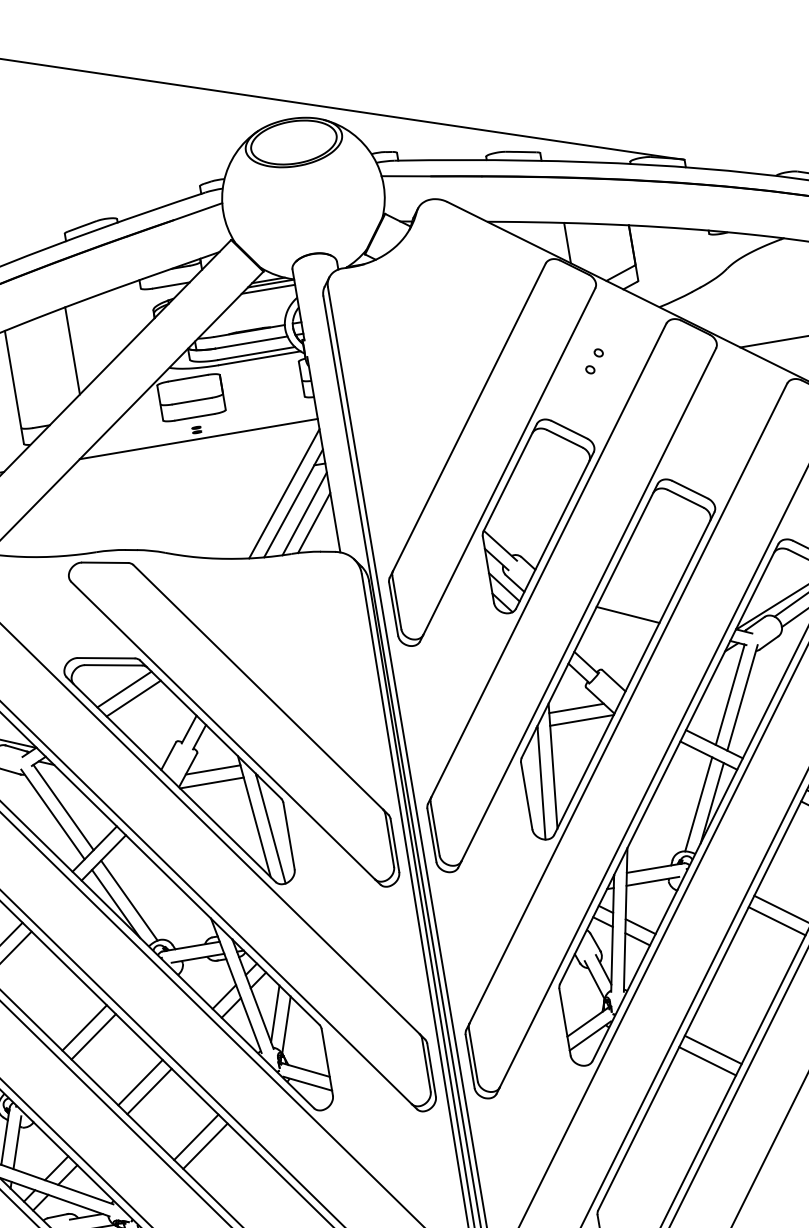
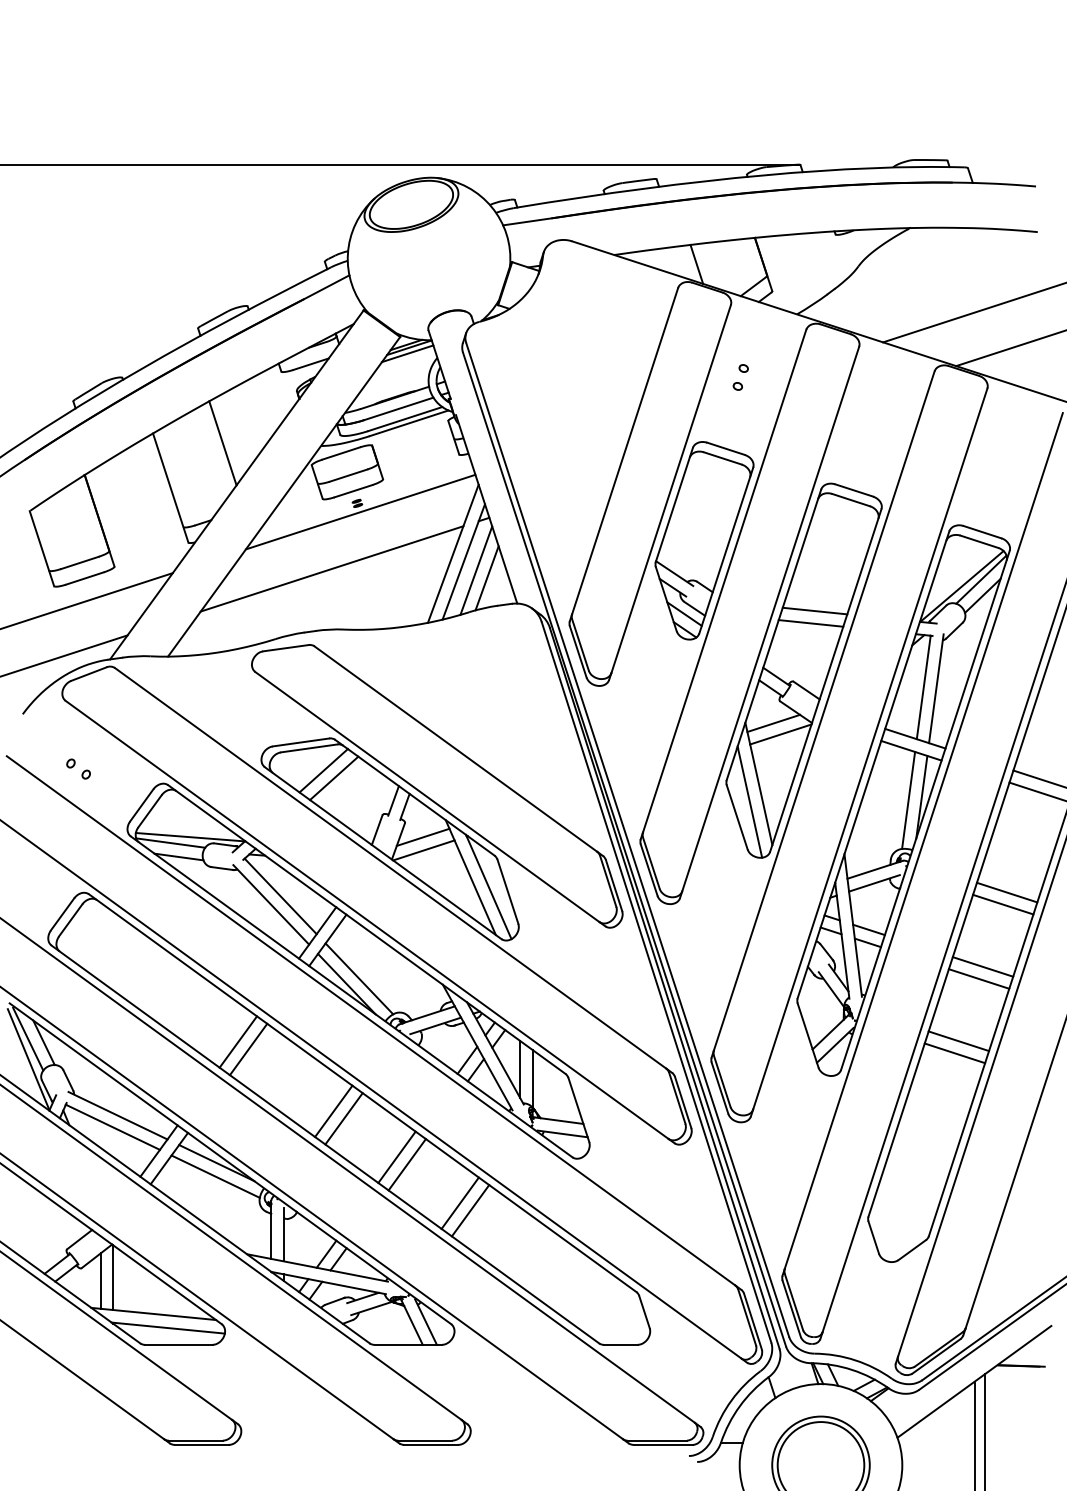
line: (161, 490) -> (331, 568), added
line: (633, 602) -> (814, 610), added
line: (747, 979) -> (982, 966), added
line: (741, 990) -> (978, 978), added

